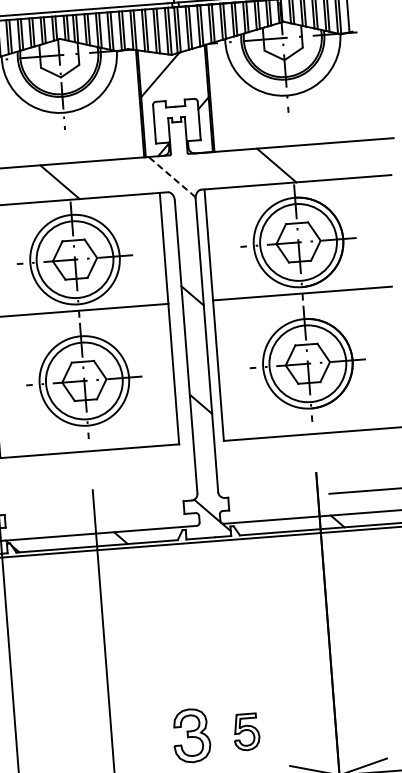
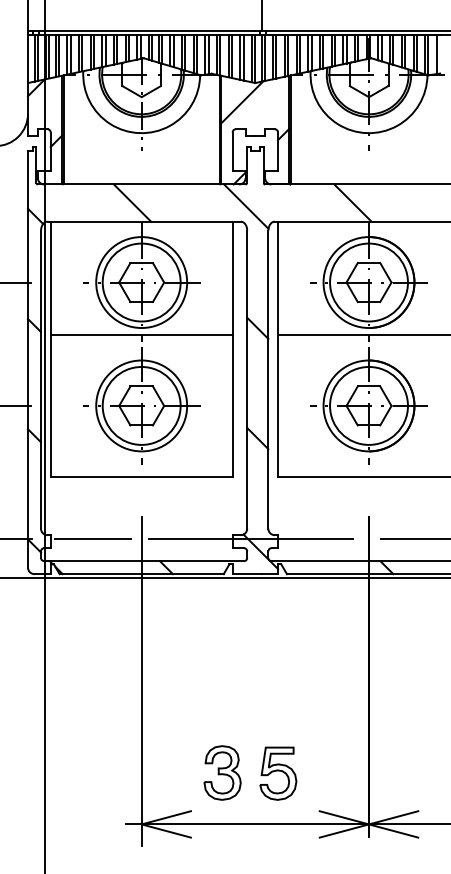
line: (171, 177) -> (245, 206), dashed -> solid
line: (202, 503) -> (251, 539), added
line: (47, 515) -> (93, 539), added
part: (246, 732) -> (278, 773), size x1.43

